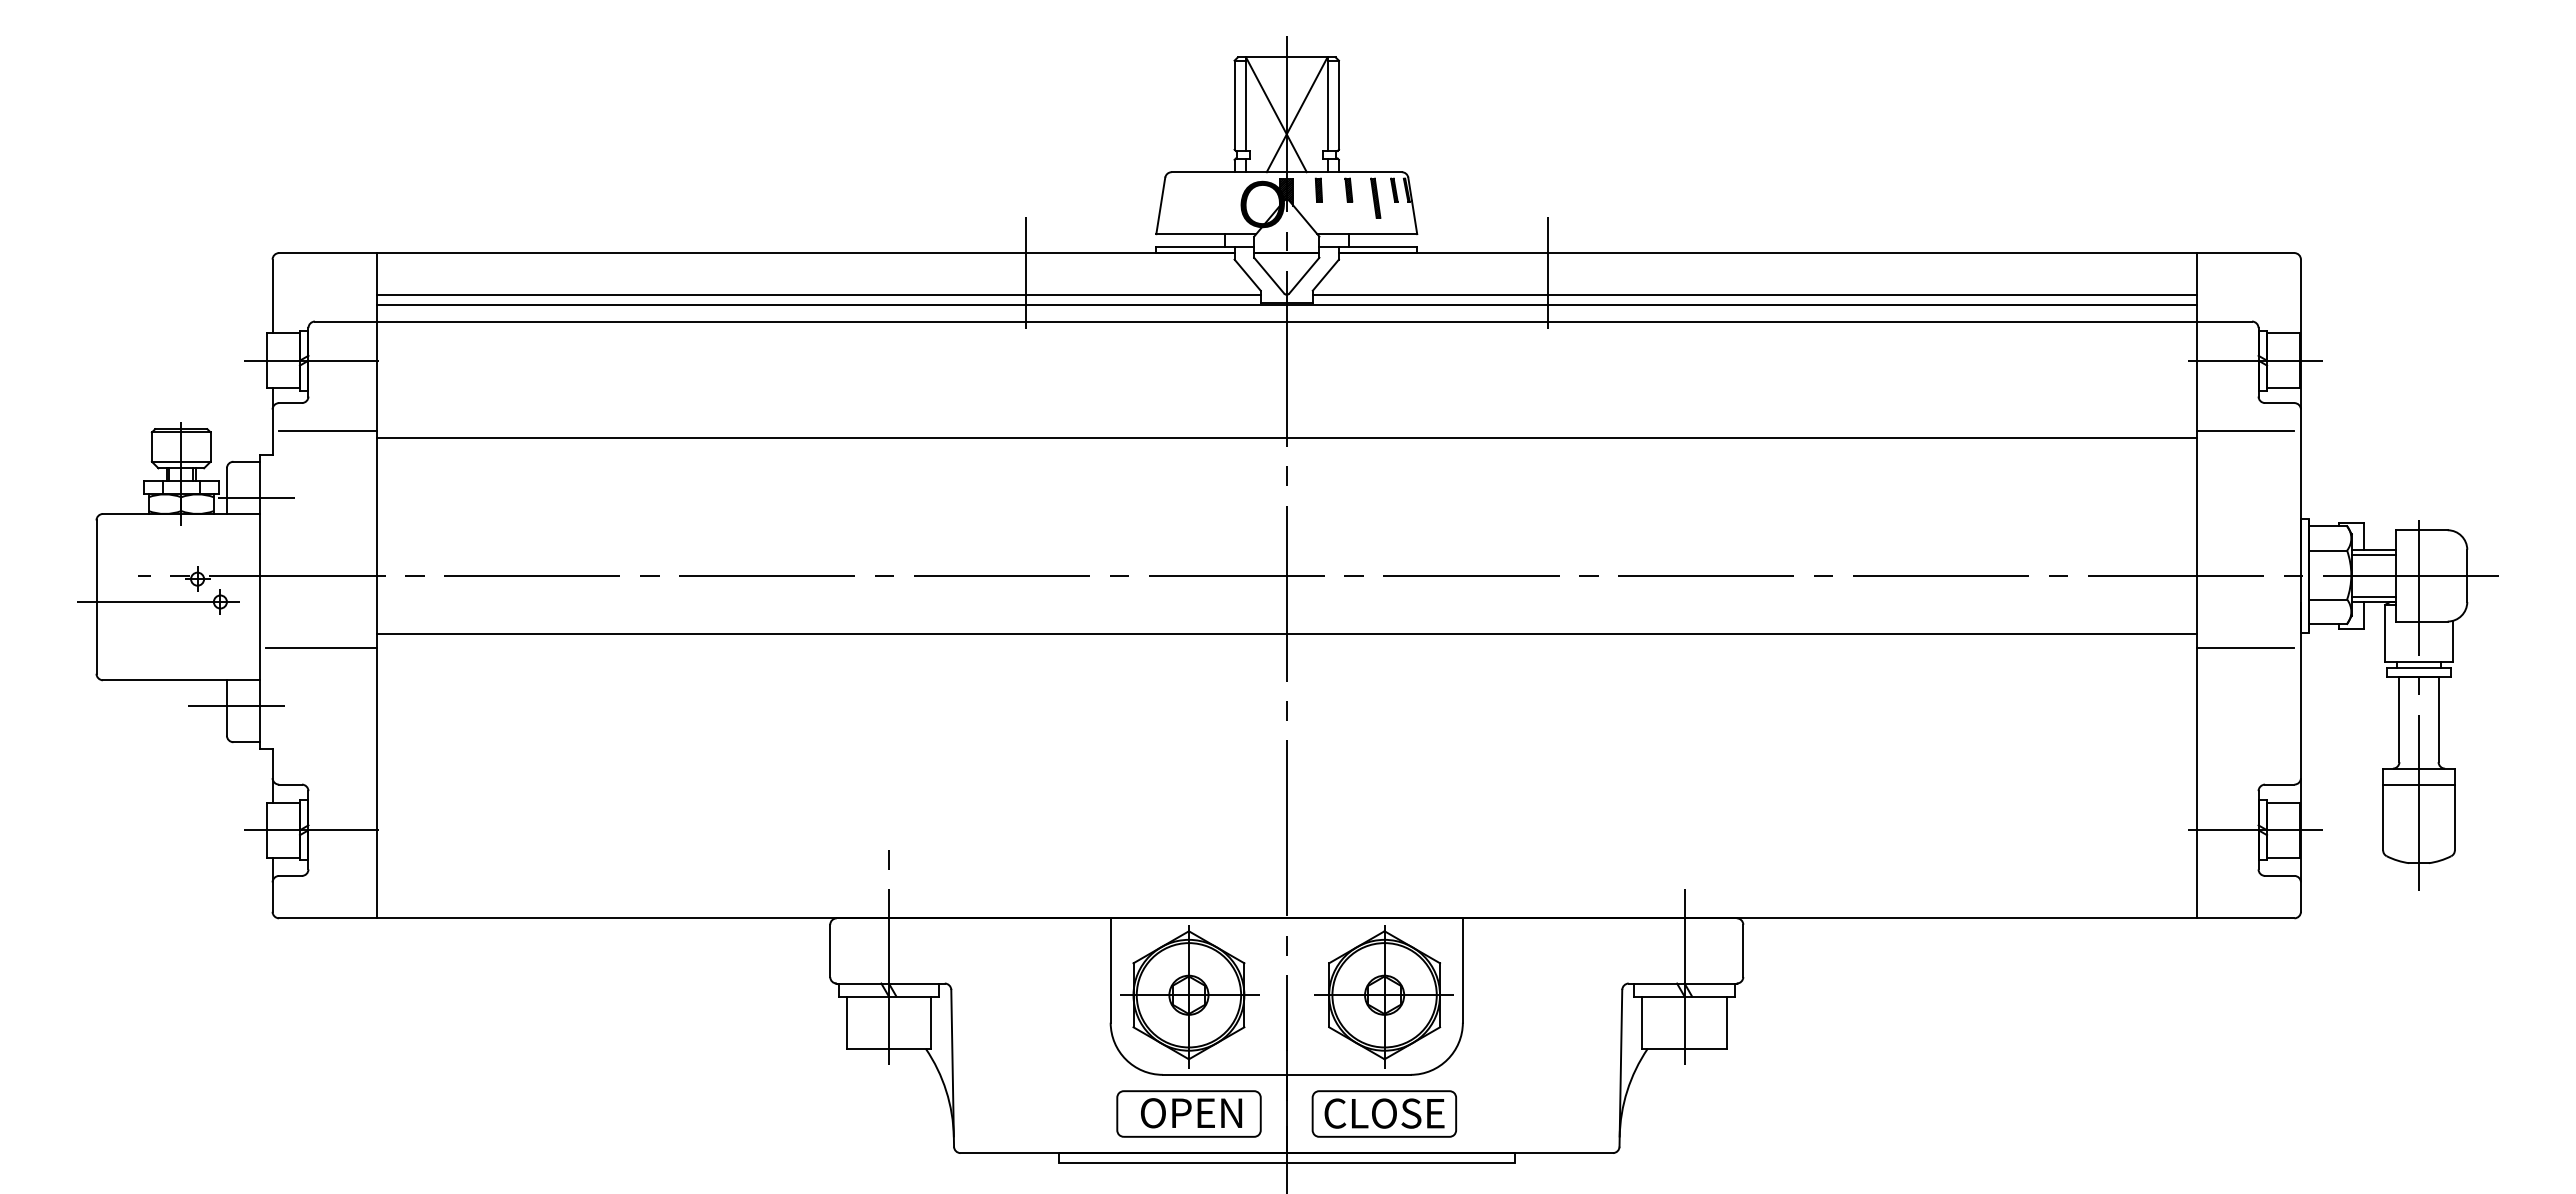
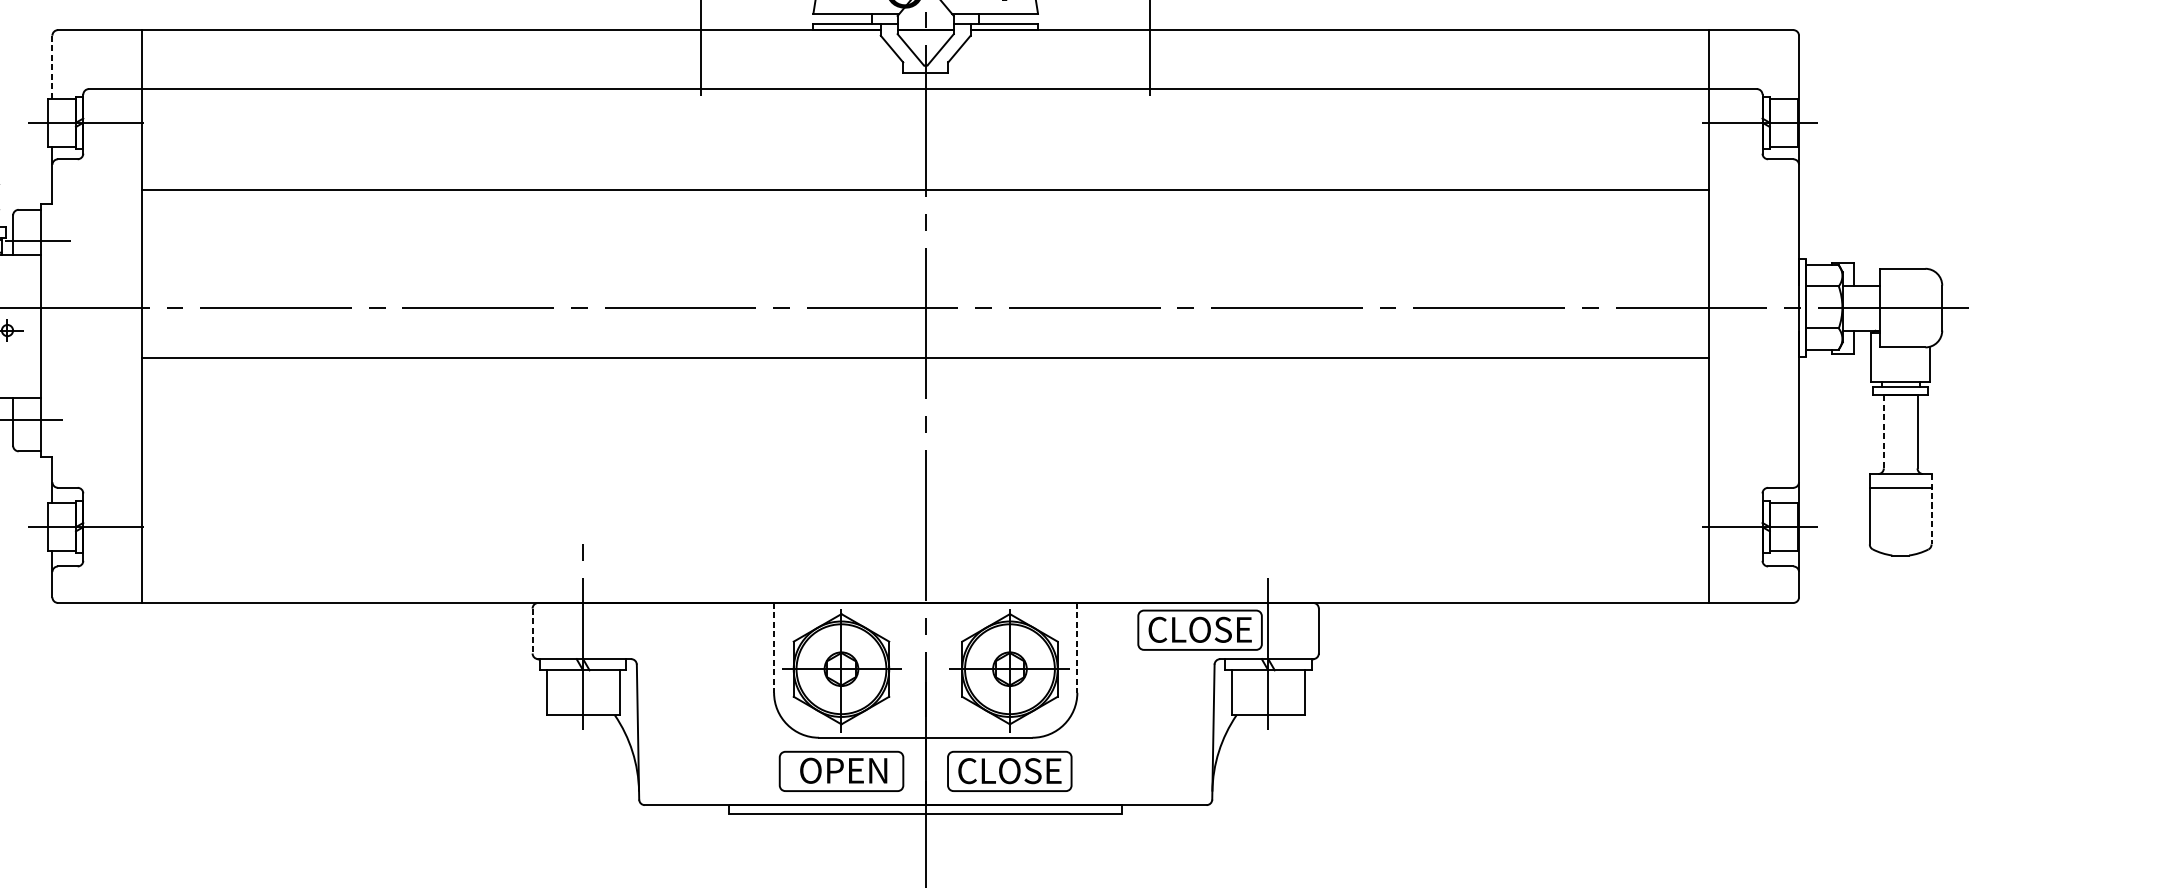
line: (818, 295) -> (522, 66), removed
line: (1754, 295) -> (1328, 66), removed
line: (272, 296) -> (52, 67), solid -> dashed
line: (1286, 305) -> (925, 75), removed
line: (327, 431) -> (99, 183), removed
line: (2245, 431) -> (1751, 183), removed
line: (2373, 555) -> (1861, 290), removed
line: (2373, 596) -> (1861, 325), removed
line: (321, 647) -> (94, 369), removed
line: (2245, 647) -> (1751, 369), removed
line: (2419, 705) -> (1901, 419), removed
line: (2399, 720) -> (1883, 432), solid -> dashed
line: (2454, 809) -> (1931, 509), solid -> dashed
part: (1605, 949) -> (1200, 629), added
line: (830, 951) -> (532, 631), solid -> dashed
line: (1110, 971) -> (773, 648), solid -> dashed
line: (1462, 971) -> (1077, 648), solid -> dashed

